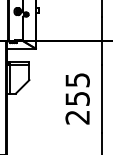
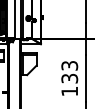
text: (77, 98) -> (69, 78), 255 -> 133

